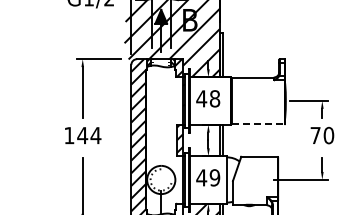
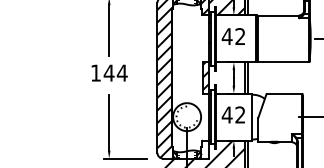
text: (214, 98) -> (239, 36), 48 -> 42
line: (258, 124) -> (283, 62), dashed -> solid
text: (214, 177) -> (239, 114), 49 -> 42

